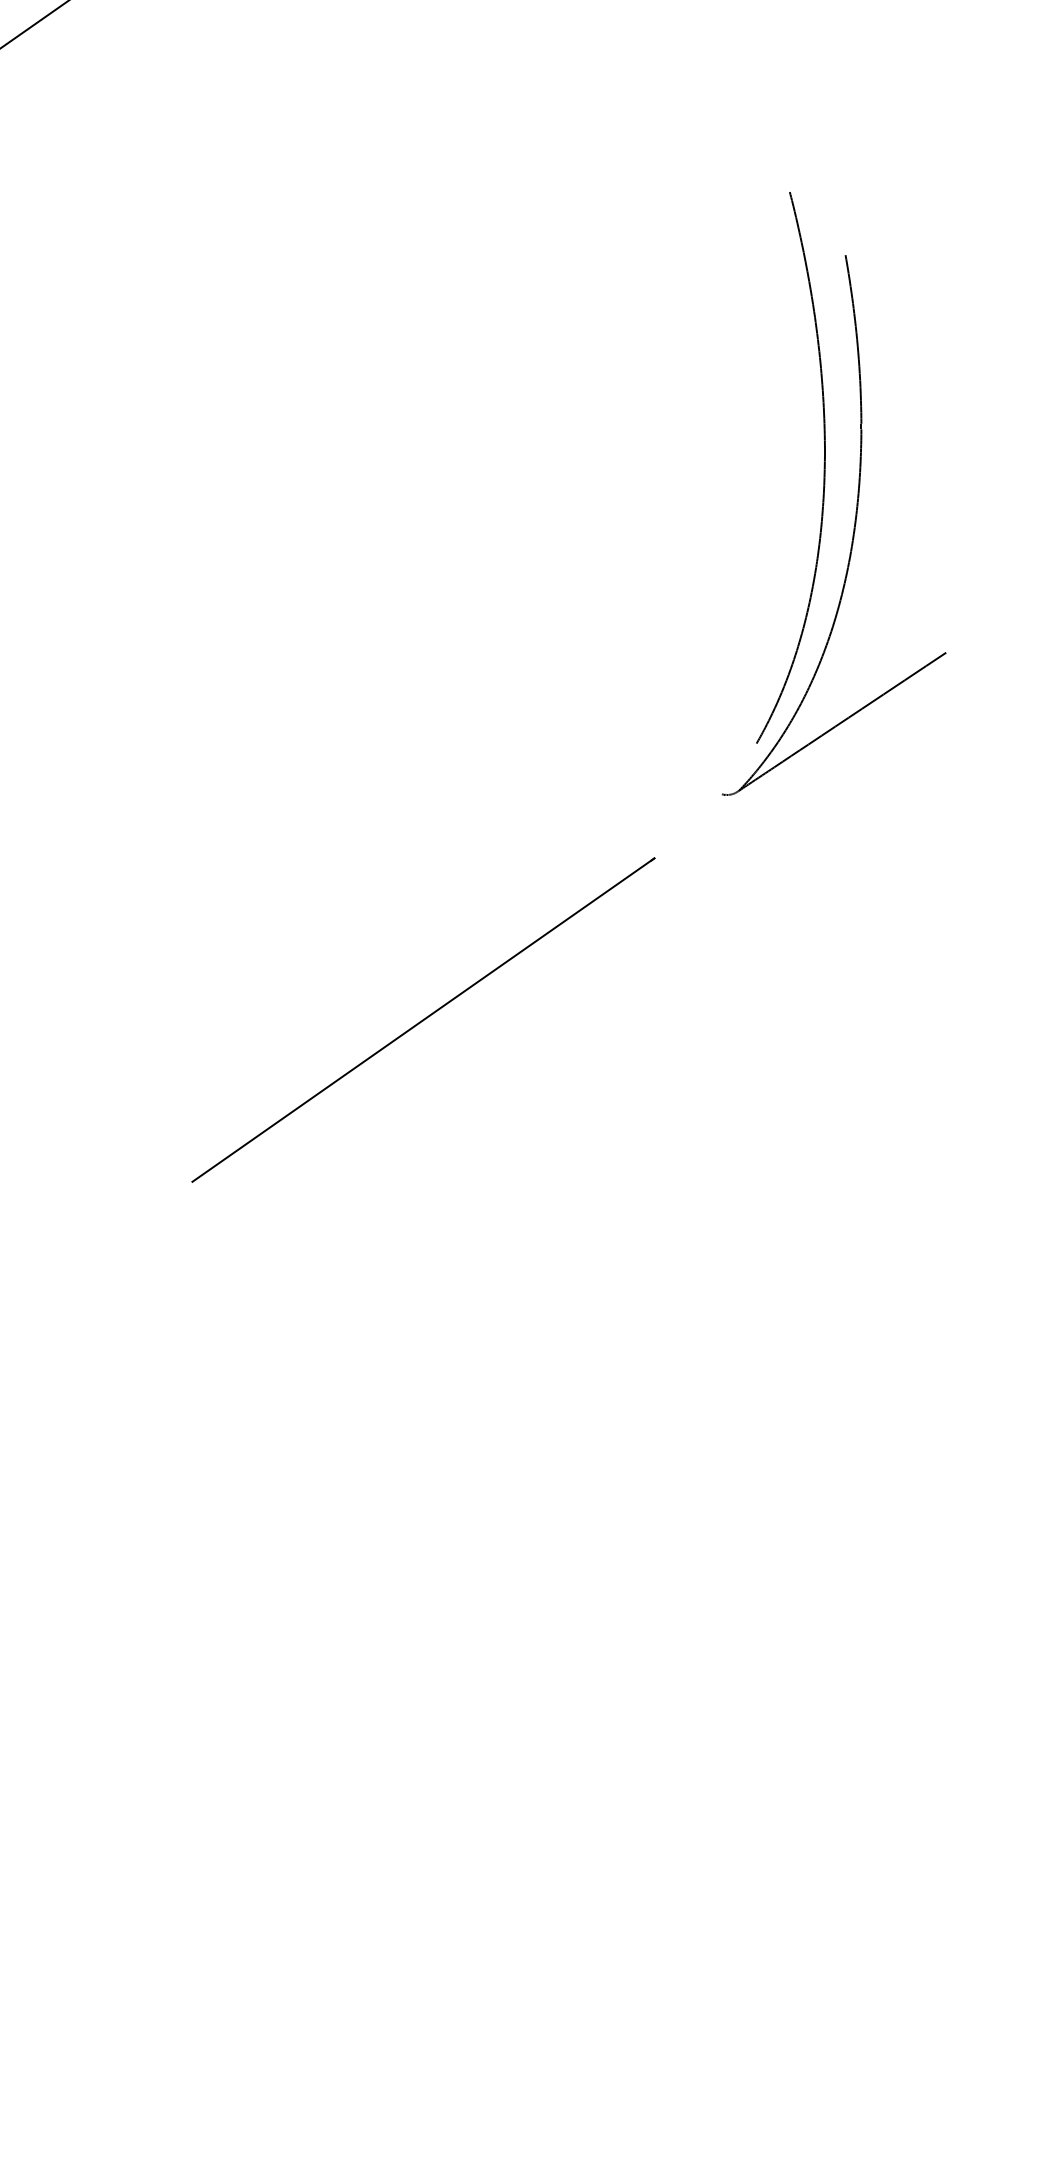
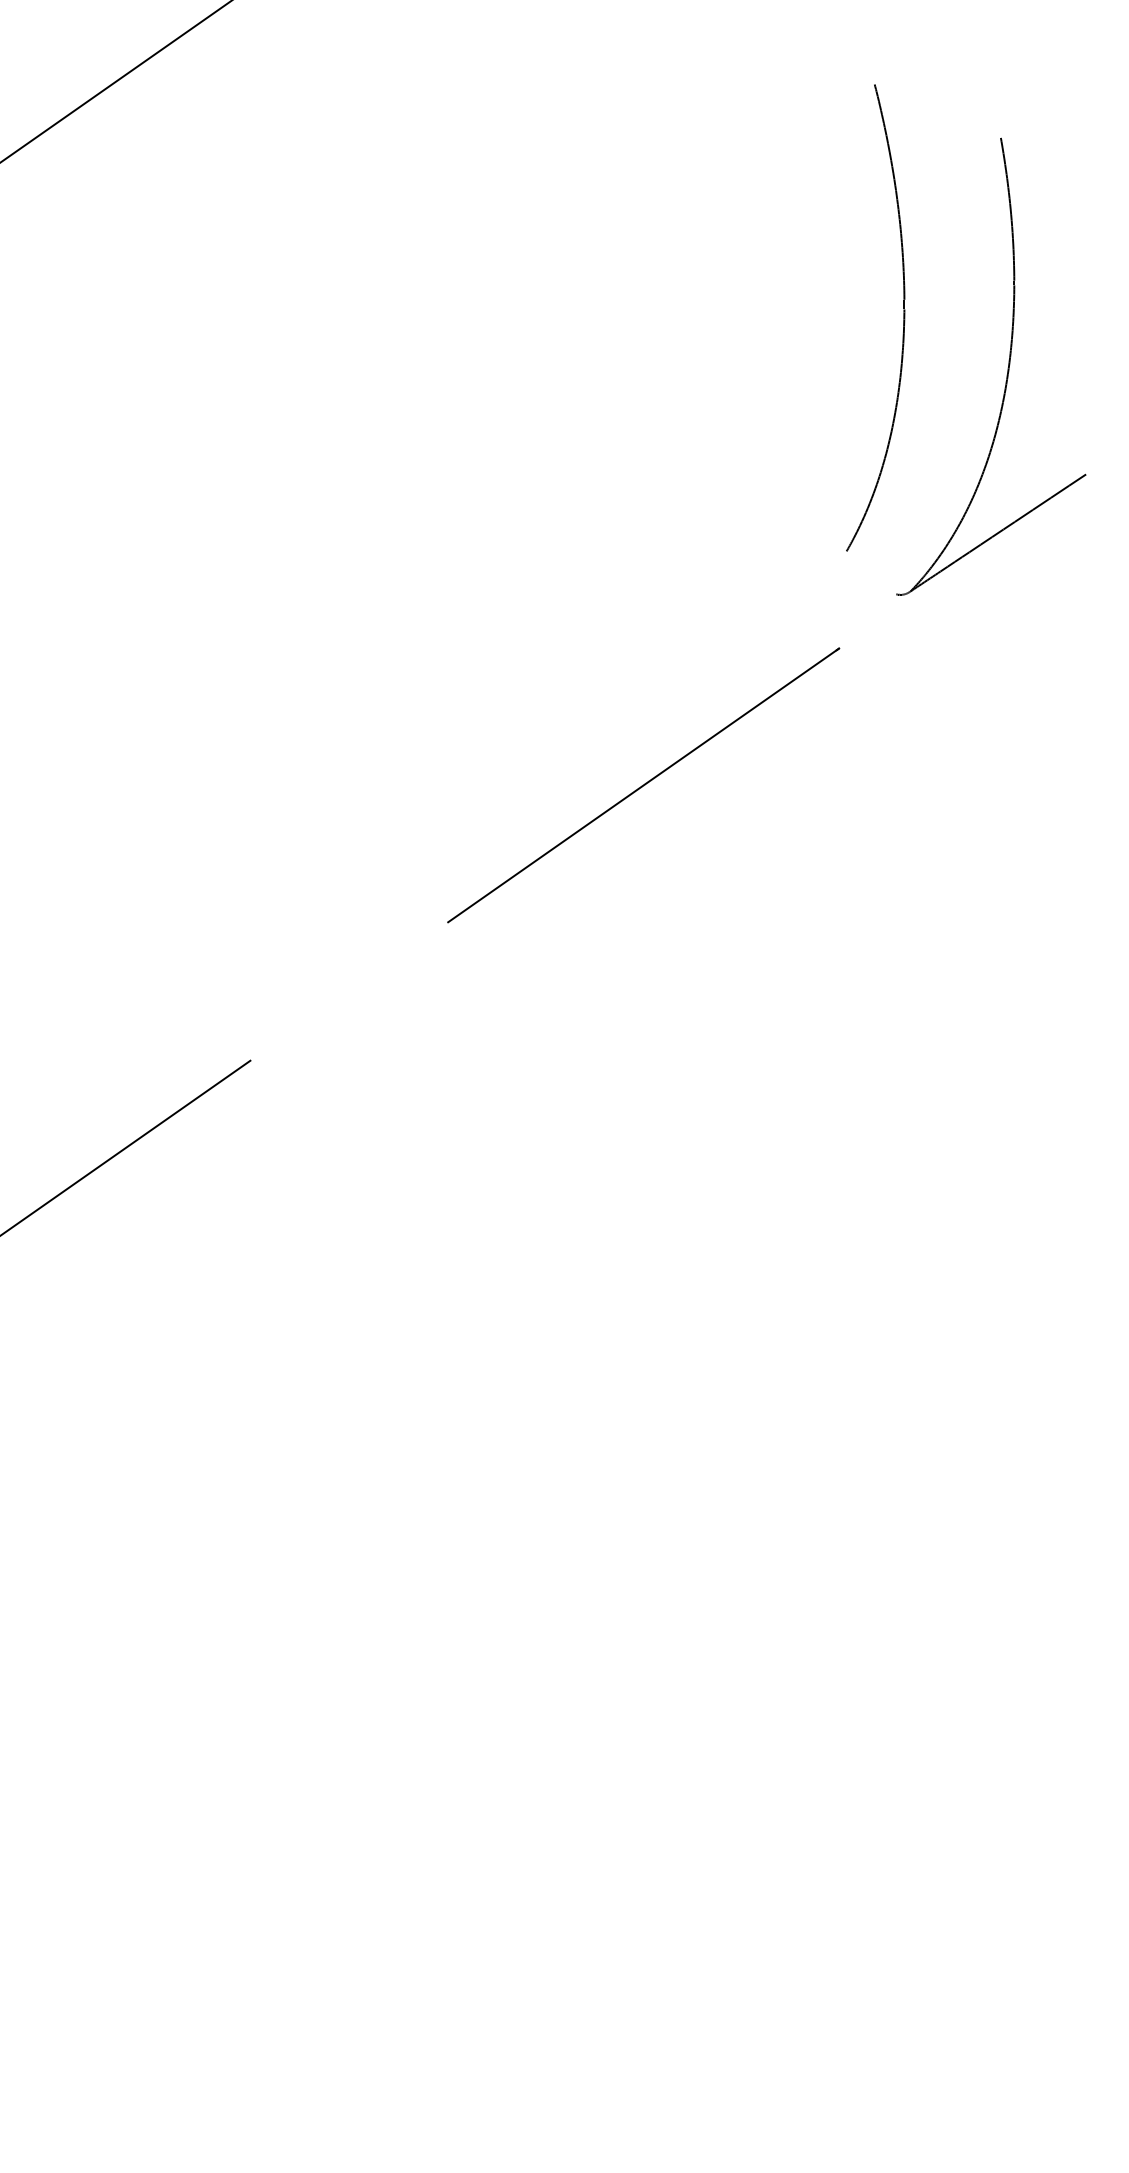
curve: (823, 467) -> (903, 317), moved

